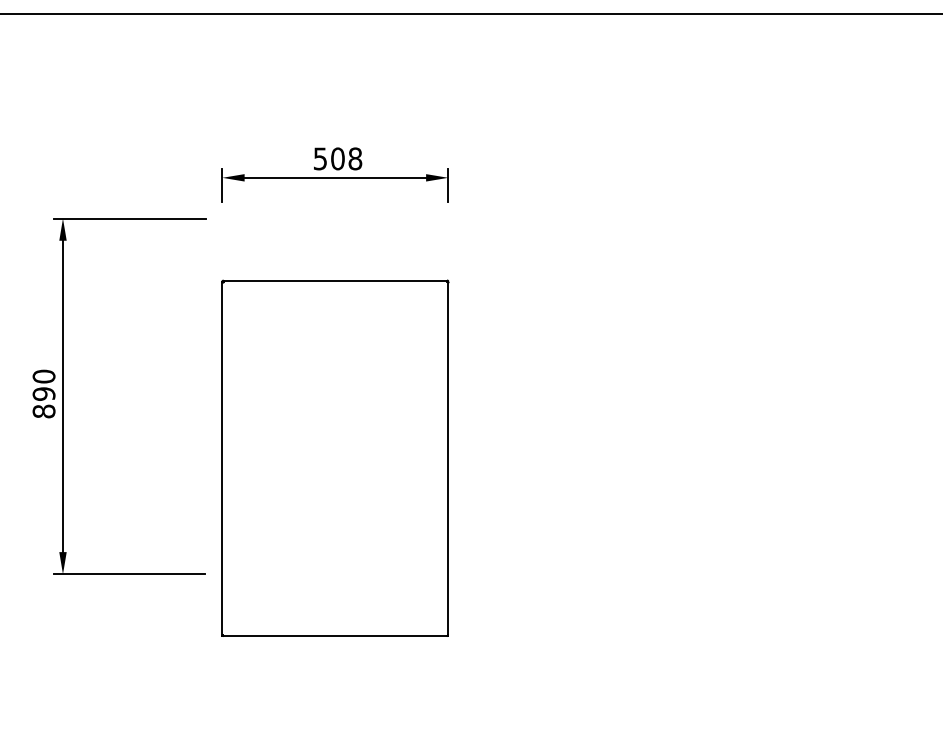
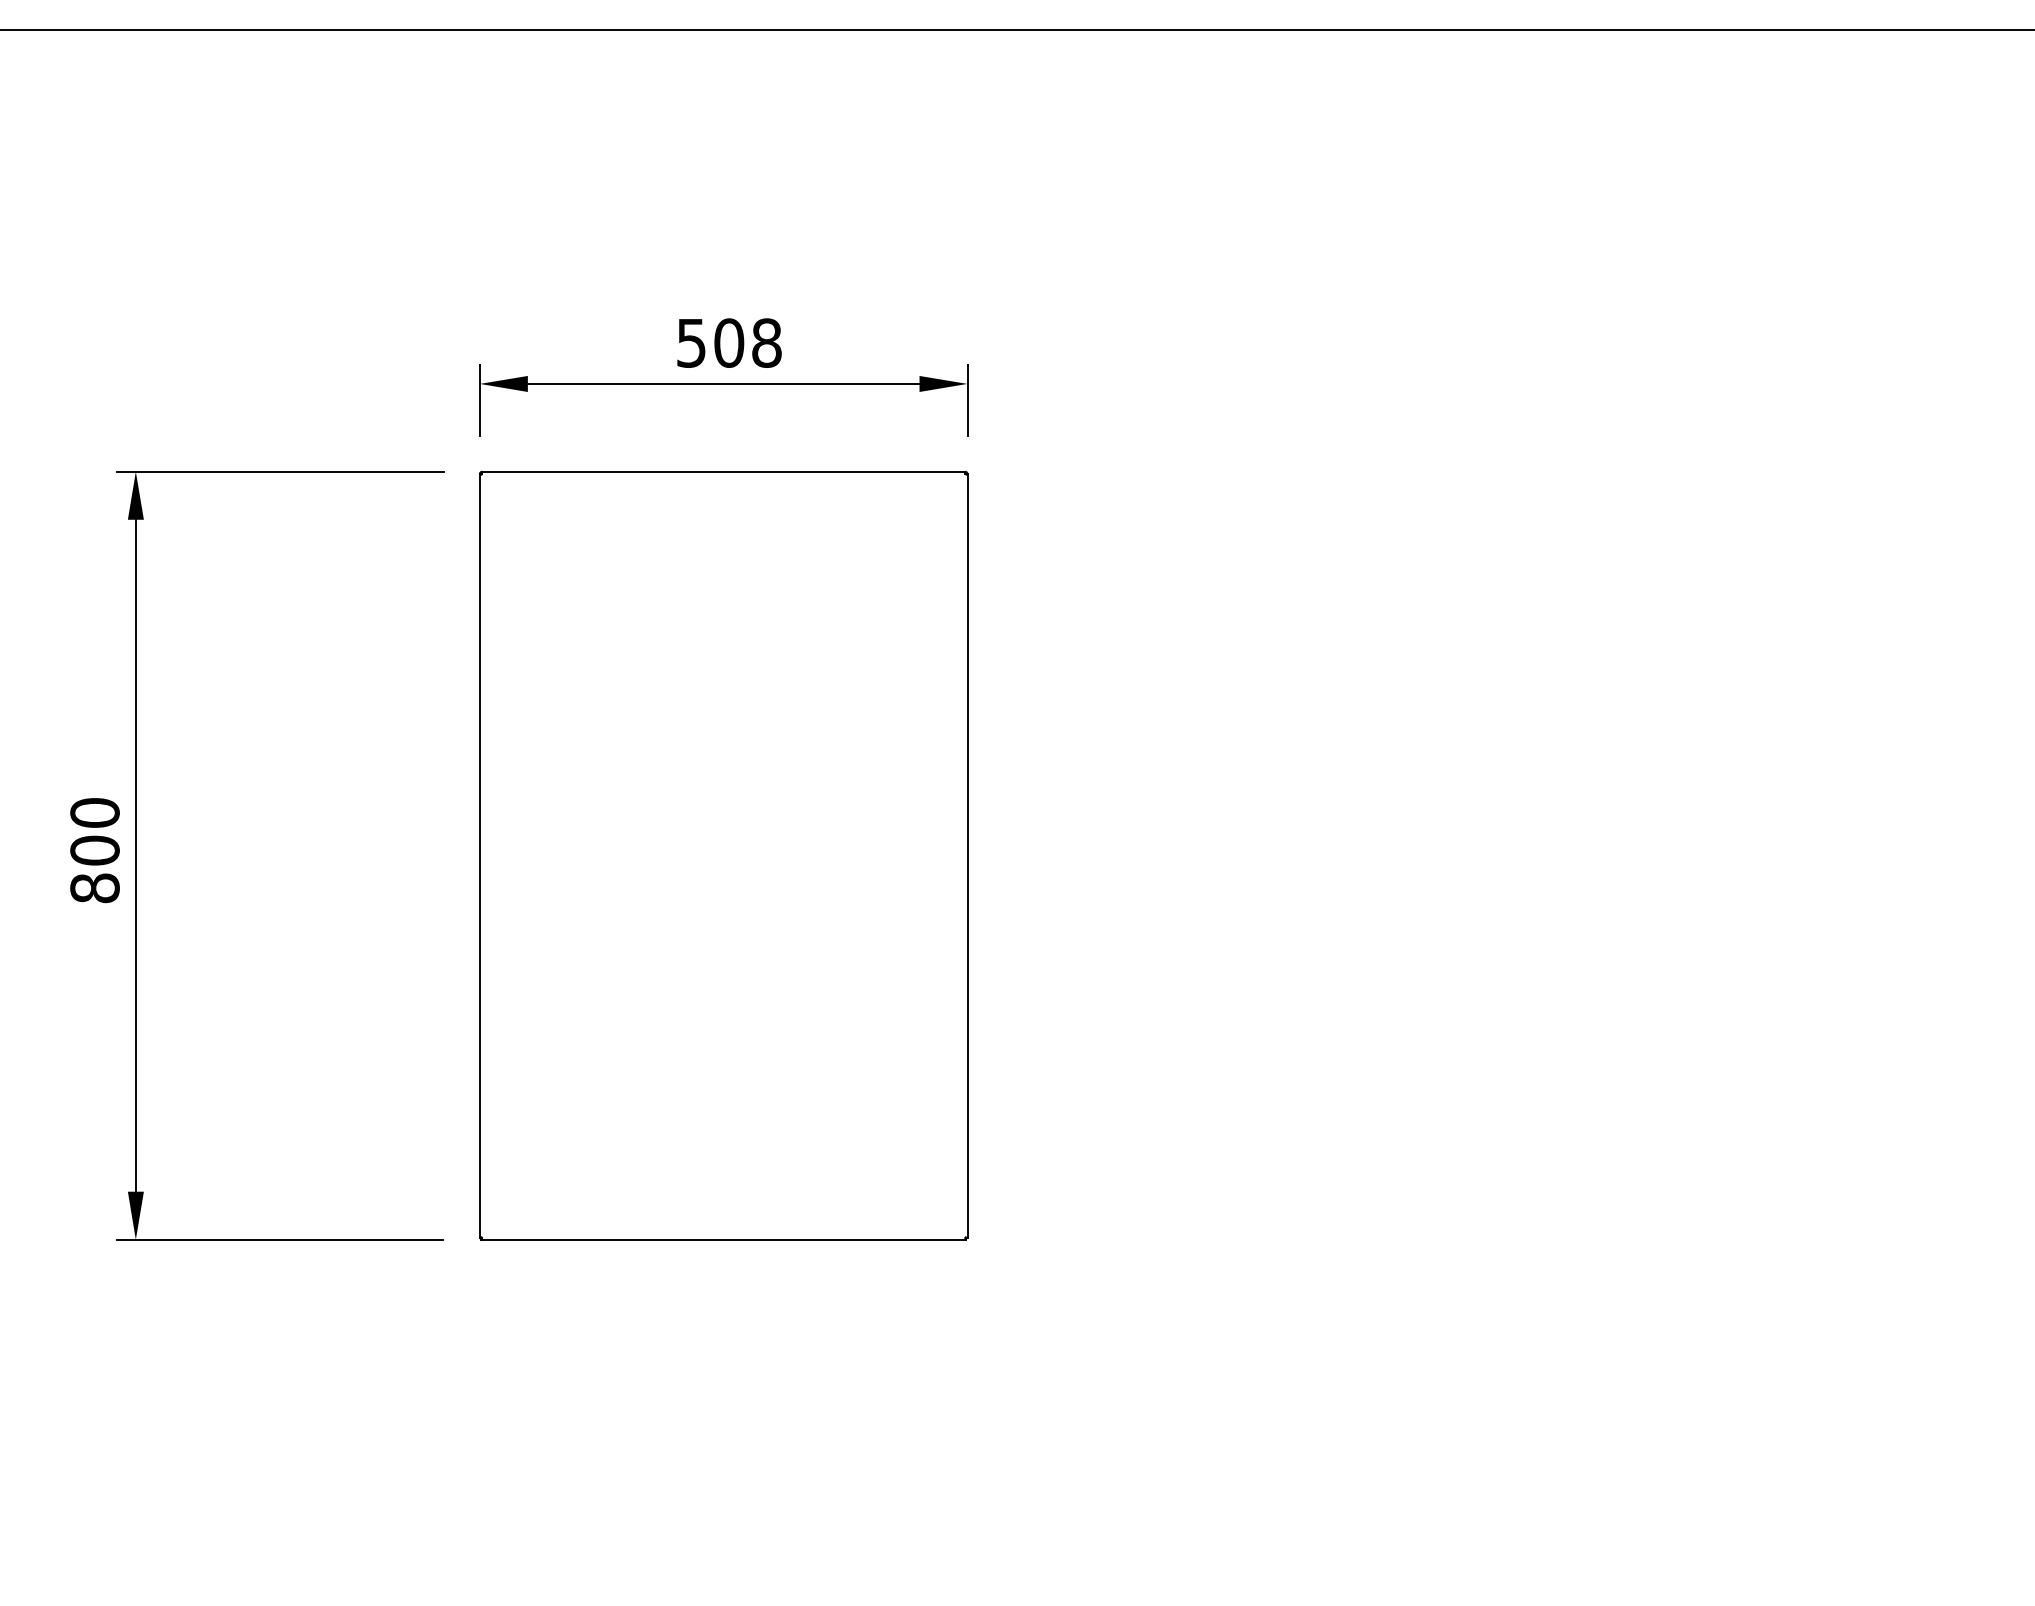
text: (44, 393) -> (95, 849), 890 -> 800
part: (335, 457) -> (723, 853), moved

